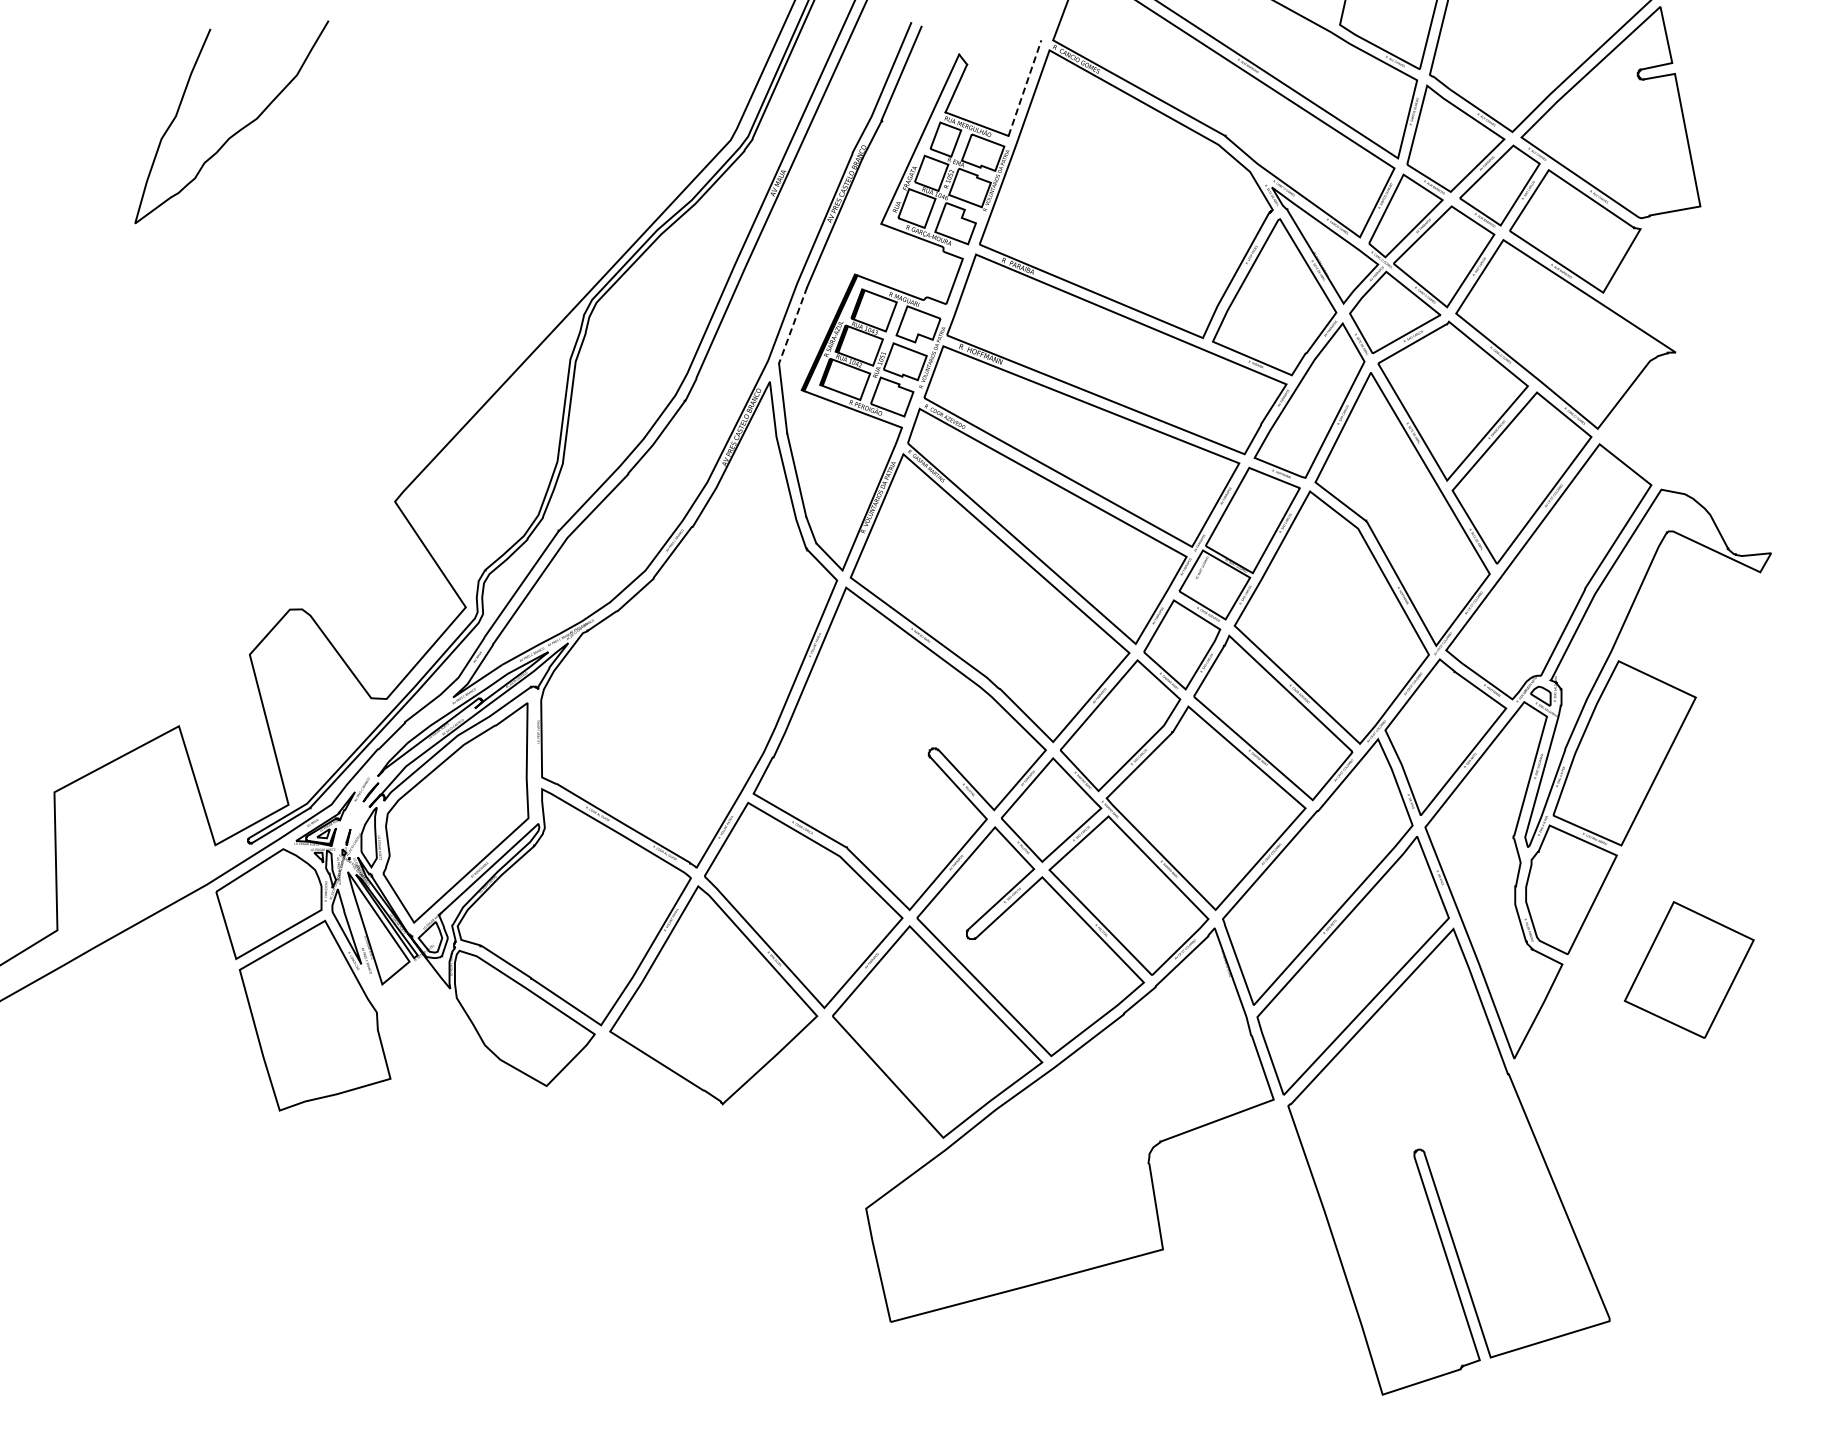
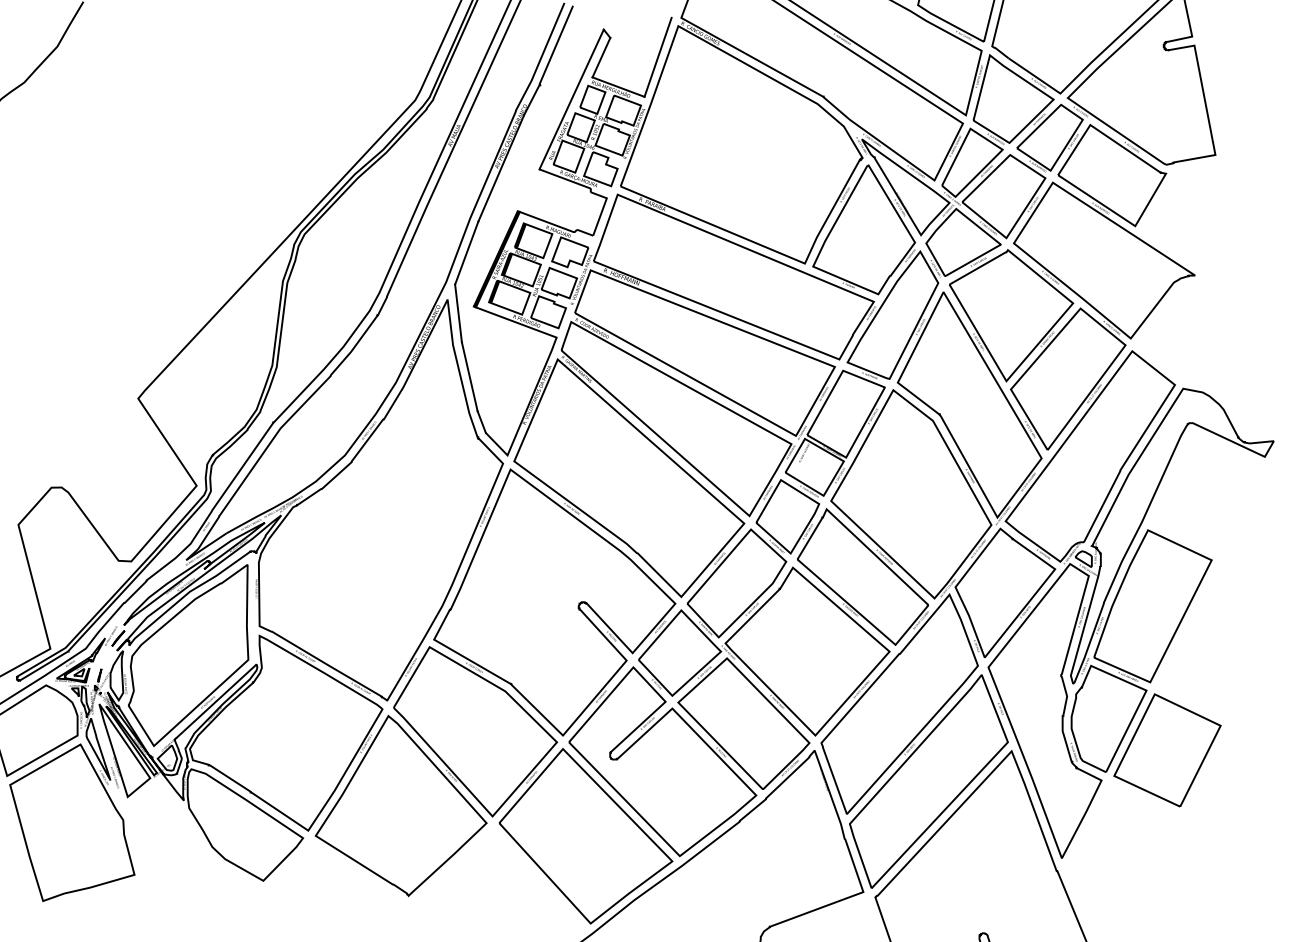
line: (1024, 88) -> (657, 57), dashed -> solid
line: (793, 325) -> (467, 253), dashed -> solid
part: (1688, 969) -> (1166, 750), moved

